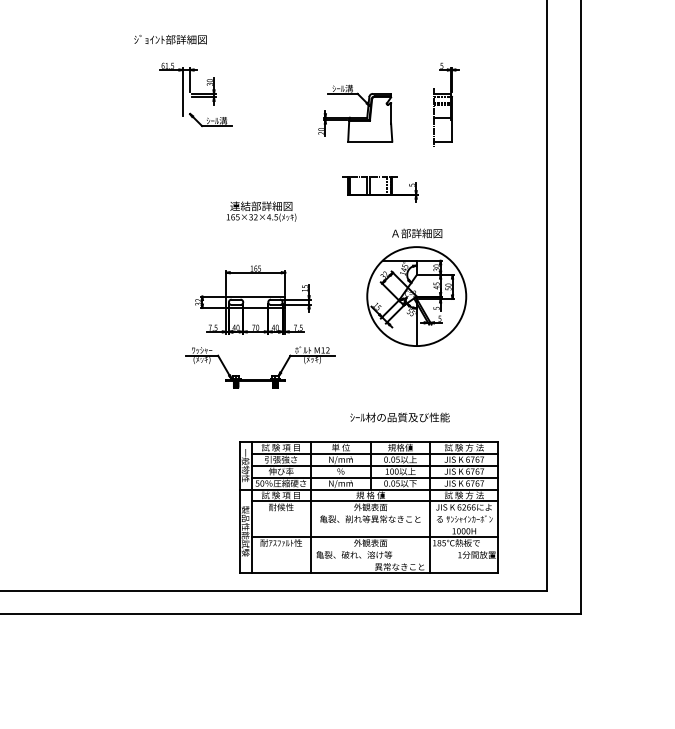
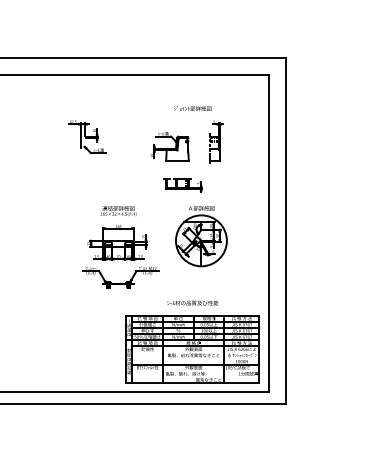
text: (170, 39) -> (192, 108), moved
text: (261, 212) -> (118, 211), moved
part: (368, 507) -> (192, 349), moved

